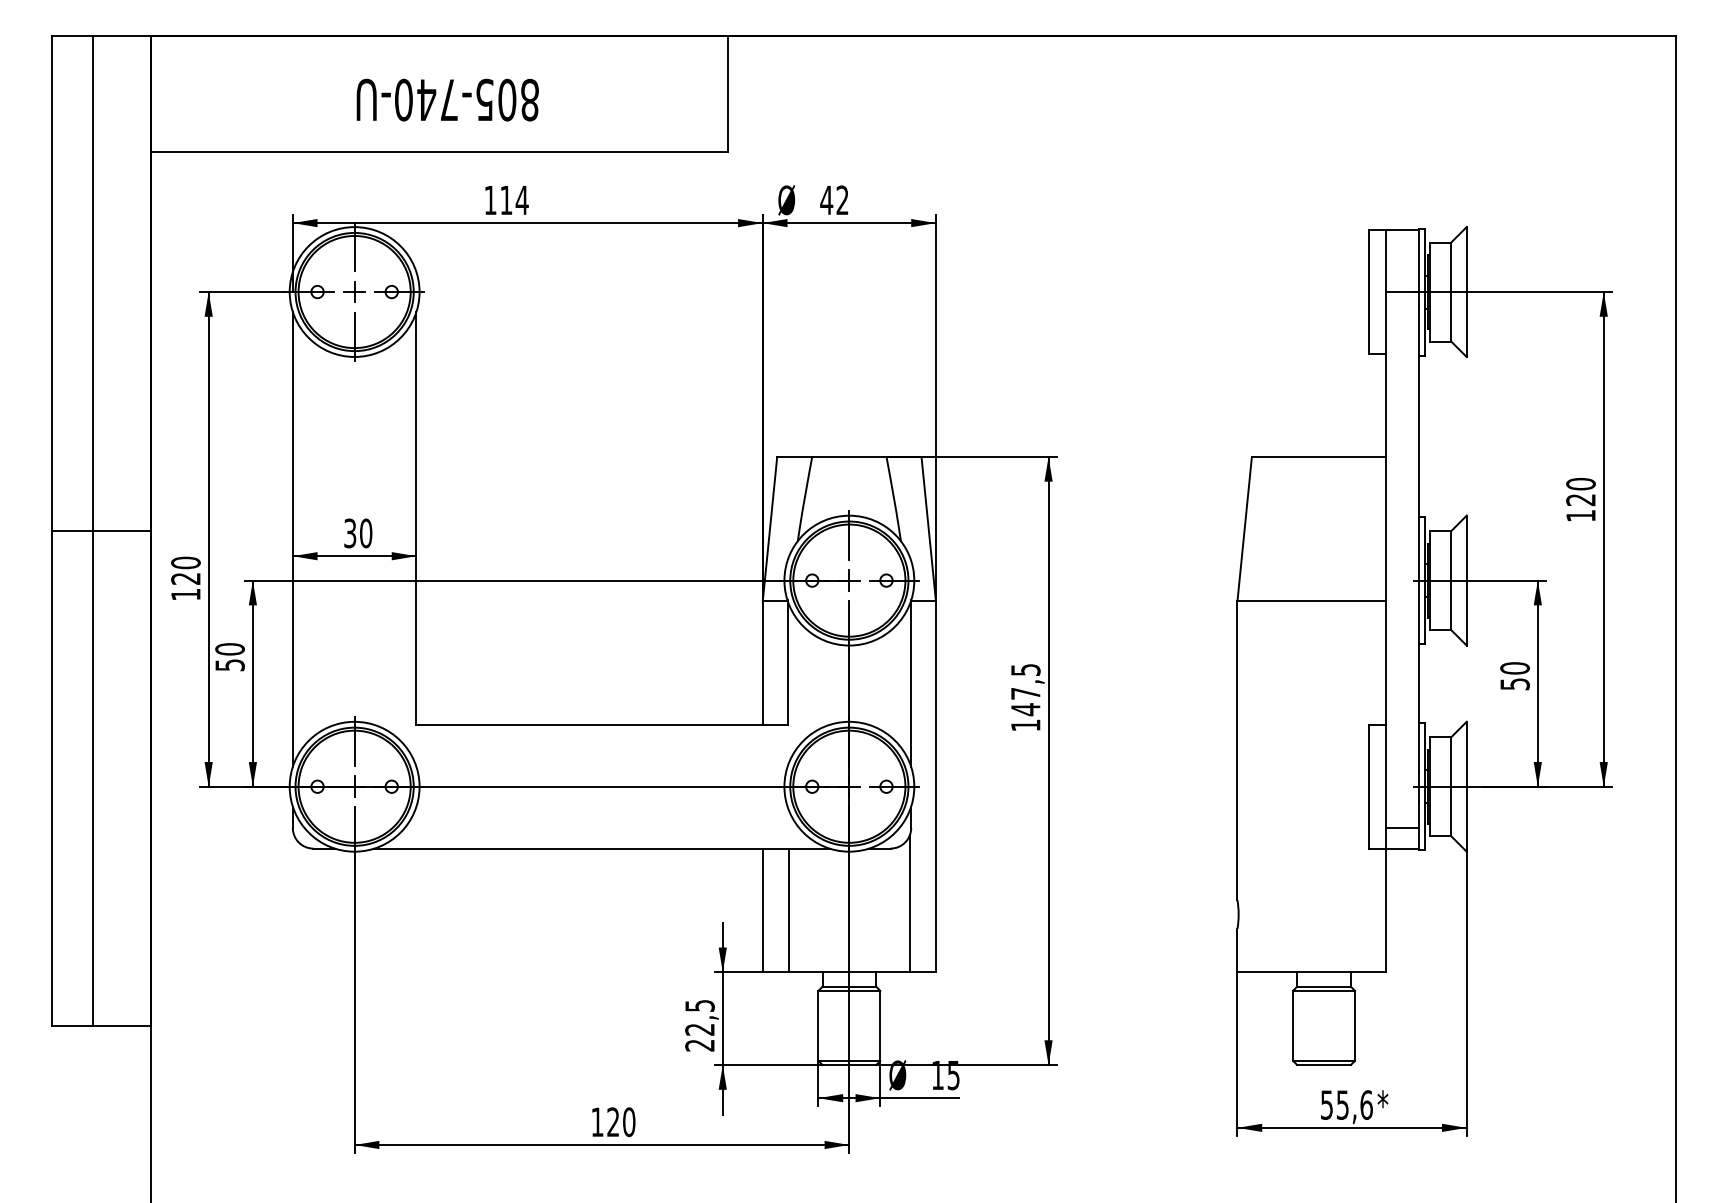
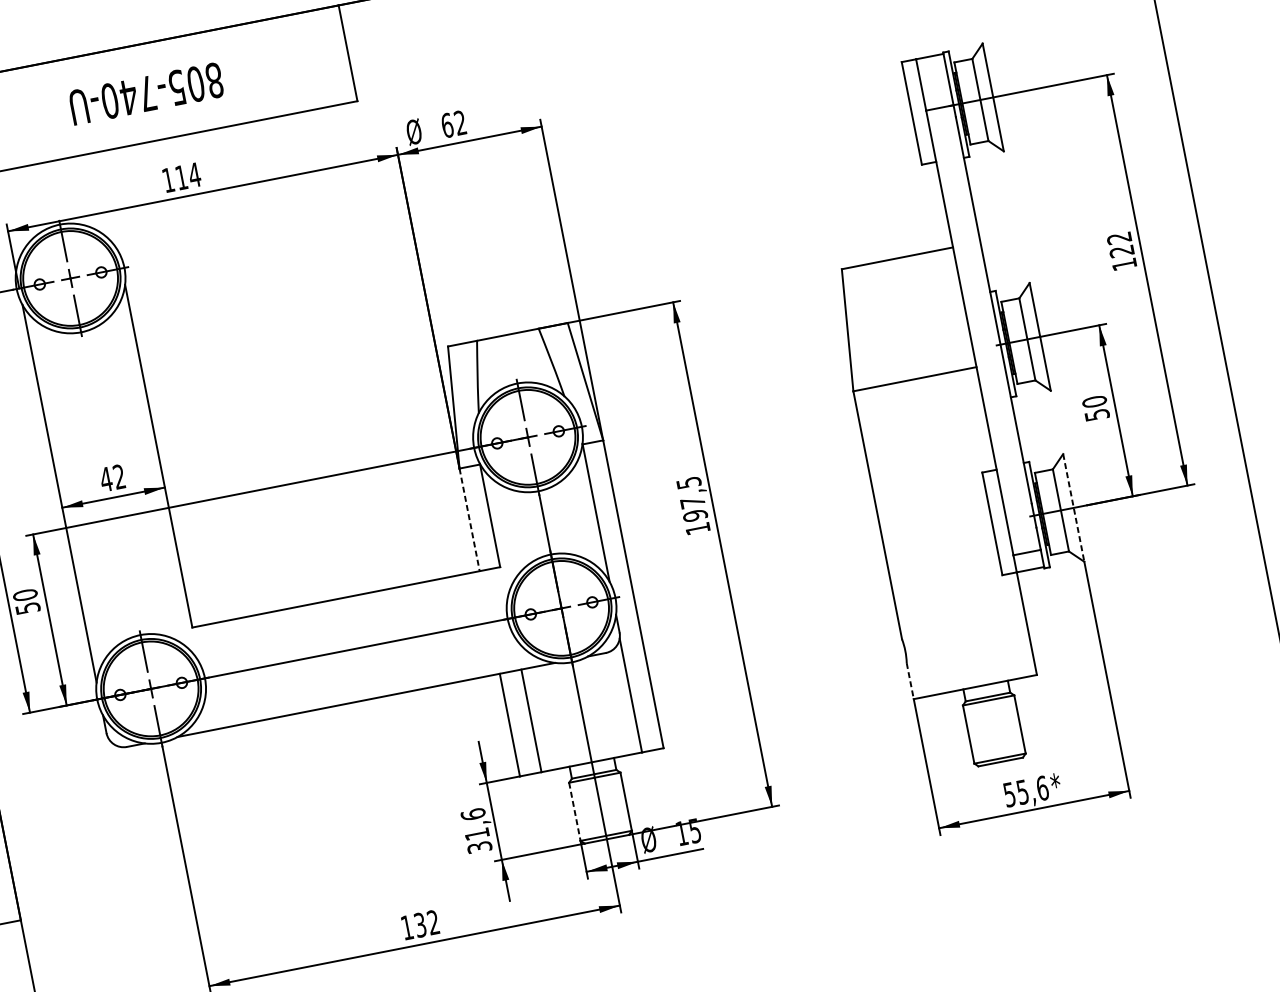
text: (447, 99) -> (146, 93), moved
text: (826, 200) -> (447, 125), 42 -> 62
text: (1580, 484) -> (1119, 238), 120 -> 122
text: (357, 533) -> (112, 478), 30 -> 42
line: (762, 663) -> (469, 520), solid -> dashed
text: (1025, 709) -> (695, 515), 147,5 -> 197,5
line: (1466, 786) -> (1073, 507), solid -> dashed
line: (1237, 950) -> (910, 681), solid -> dashed
text: (699, 1025) -> (476, 830), 22,5 -> 31,6
line: (818, 1026) -> (575, 812), solid -> dashed
text: (621, 1122) -> (427, 924), 120 -> 132

